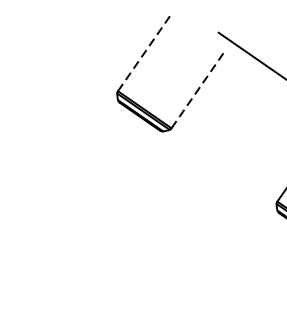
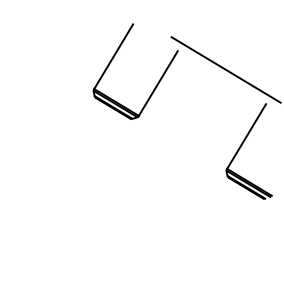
line: (144, 52) -> (113, 56), dashed -> solid
line: (198, 89) -> (158, 83), dashed -> solid

